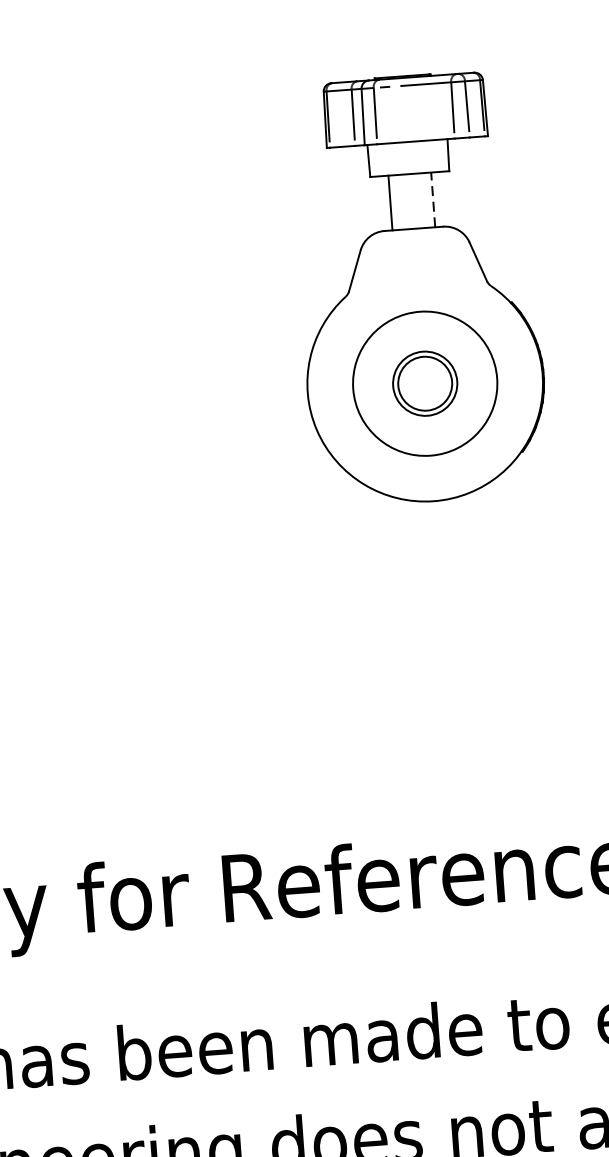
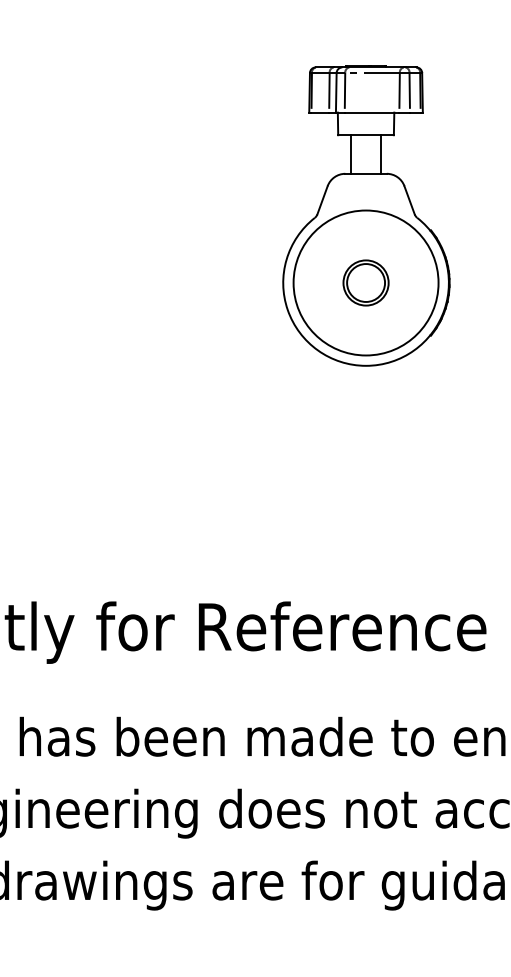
line: (433, 199) -> (381, 154), dashed -> solid
circle: (424, 383) -> (365, 282), size x1.43

